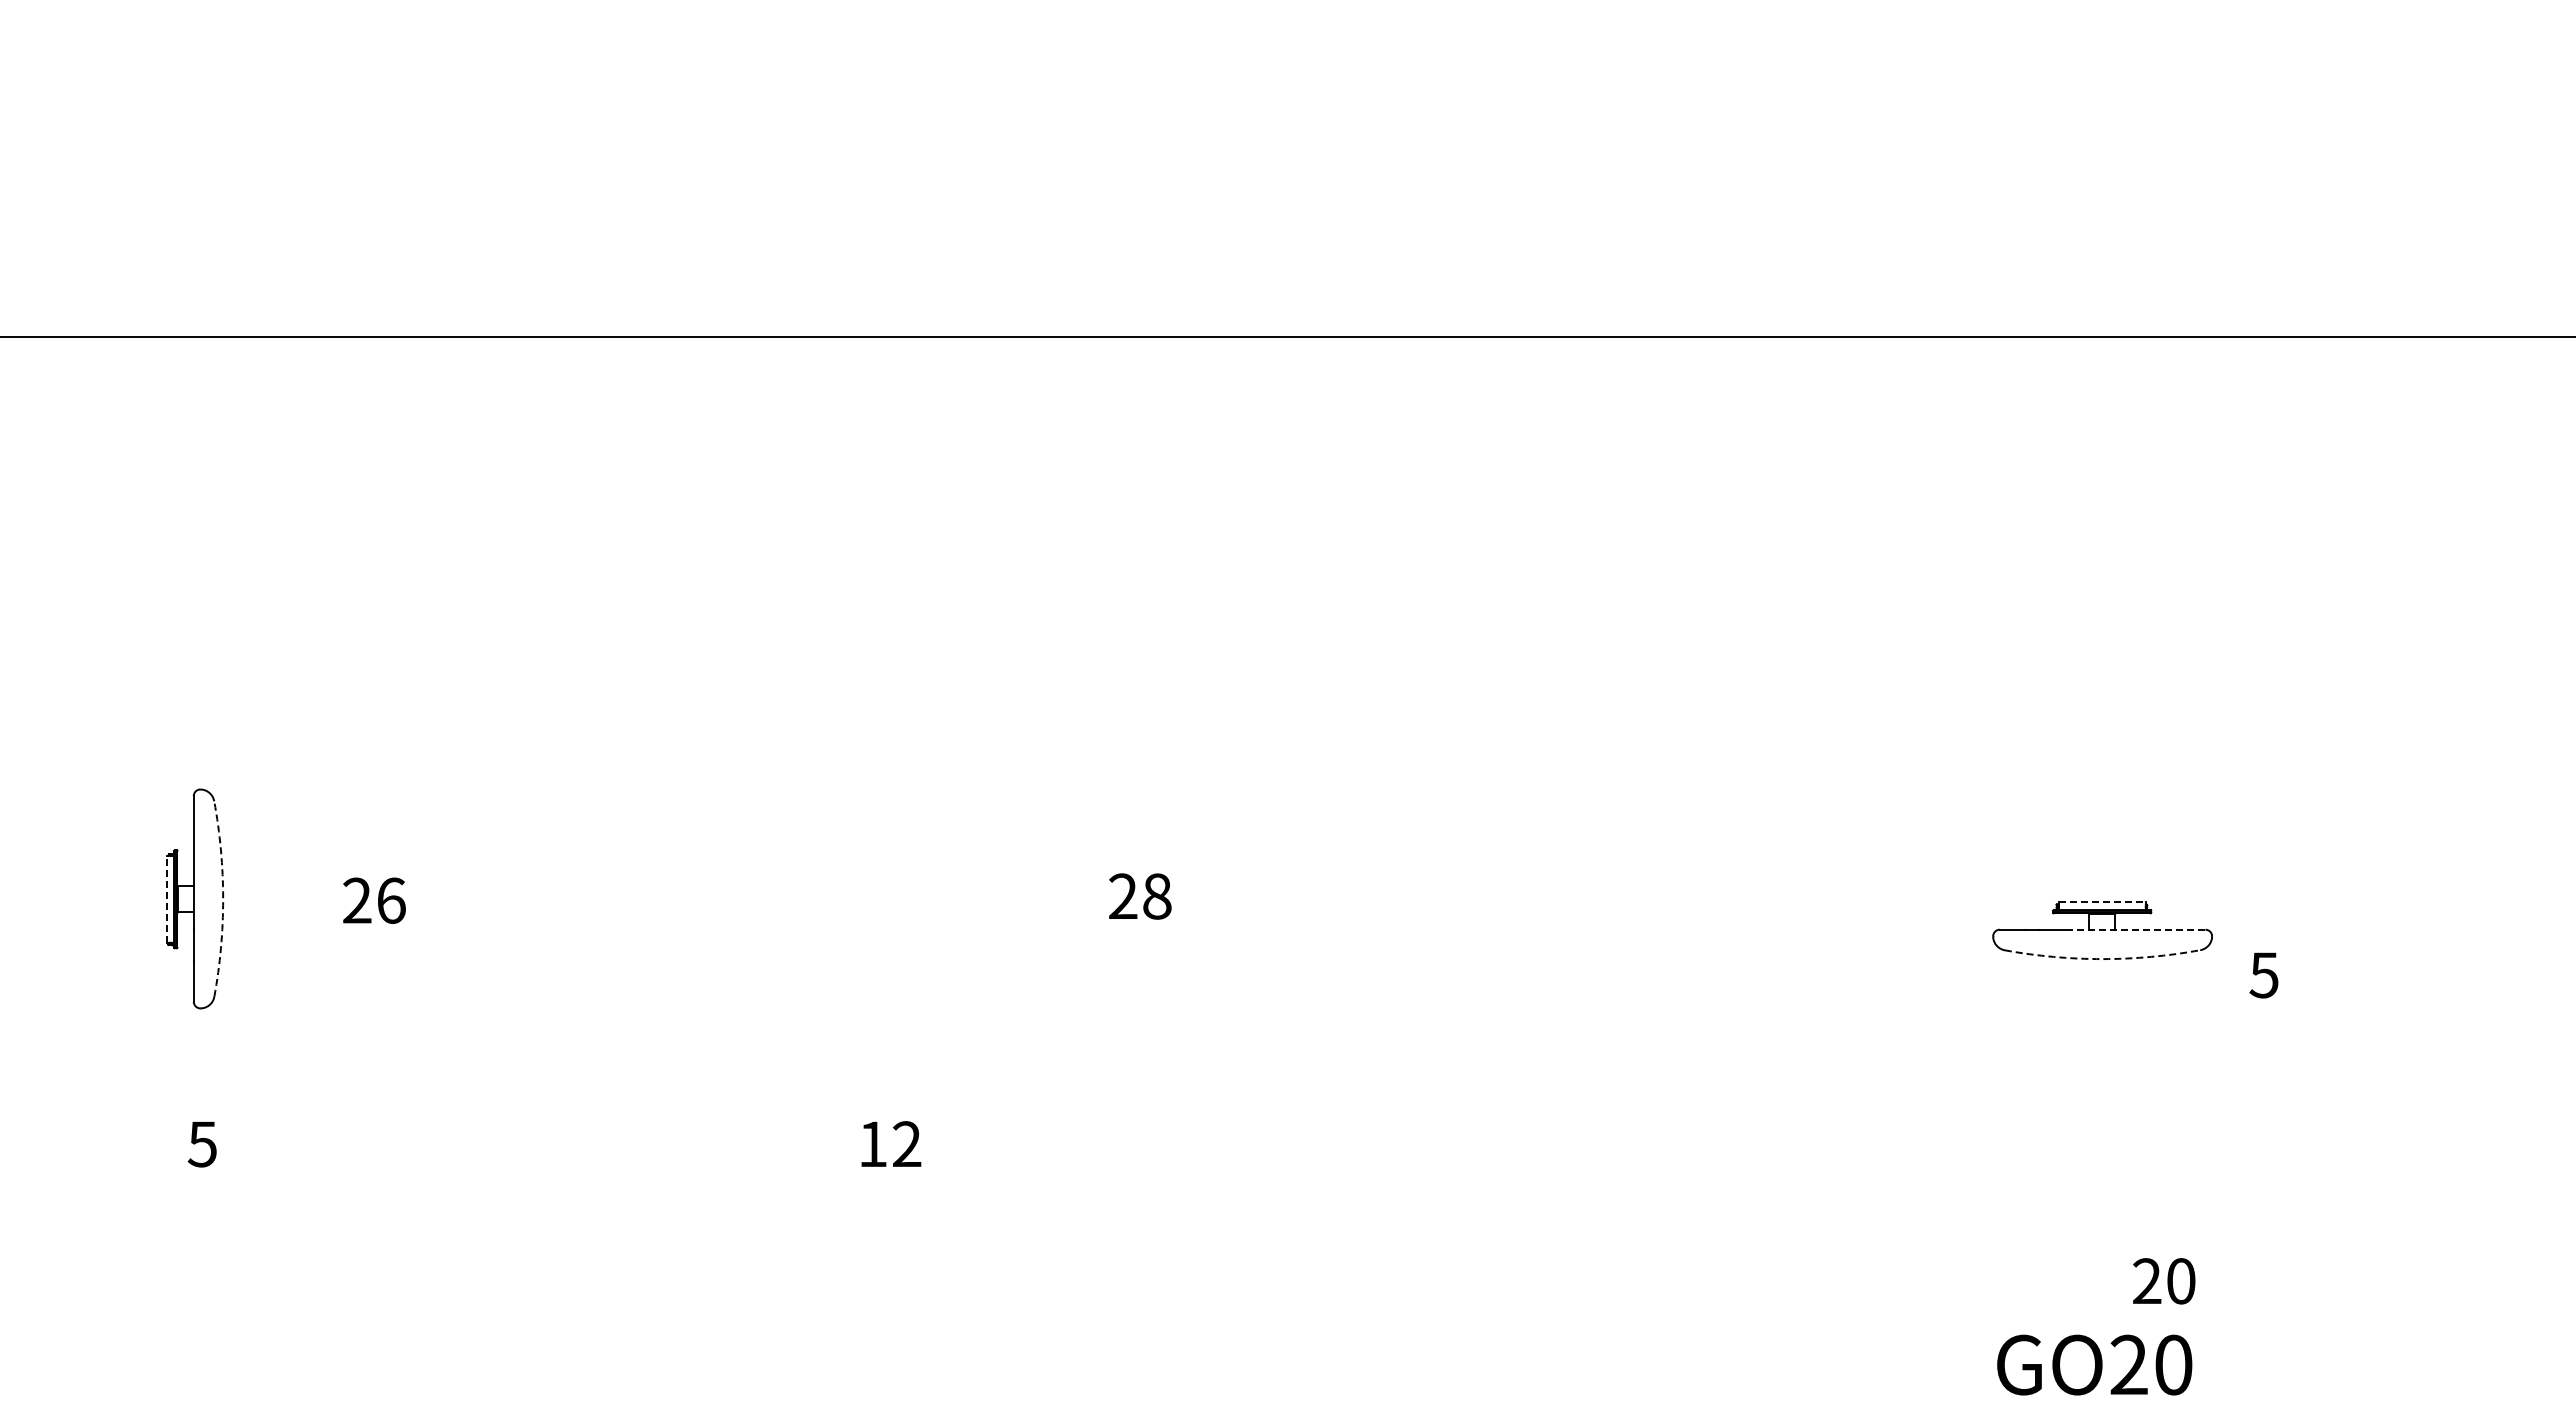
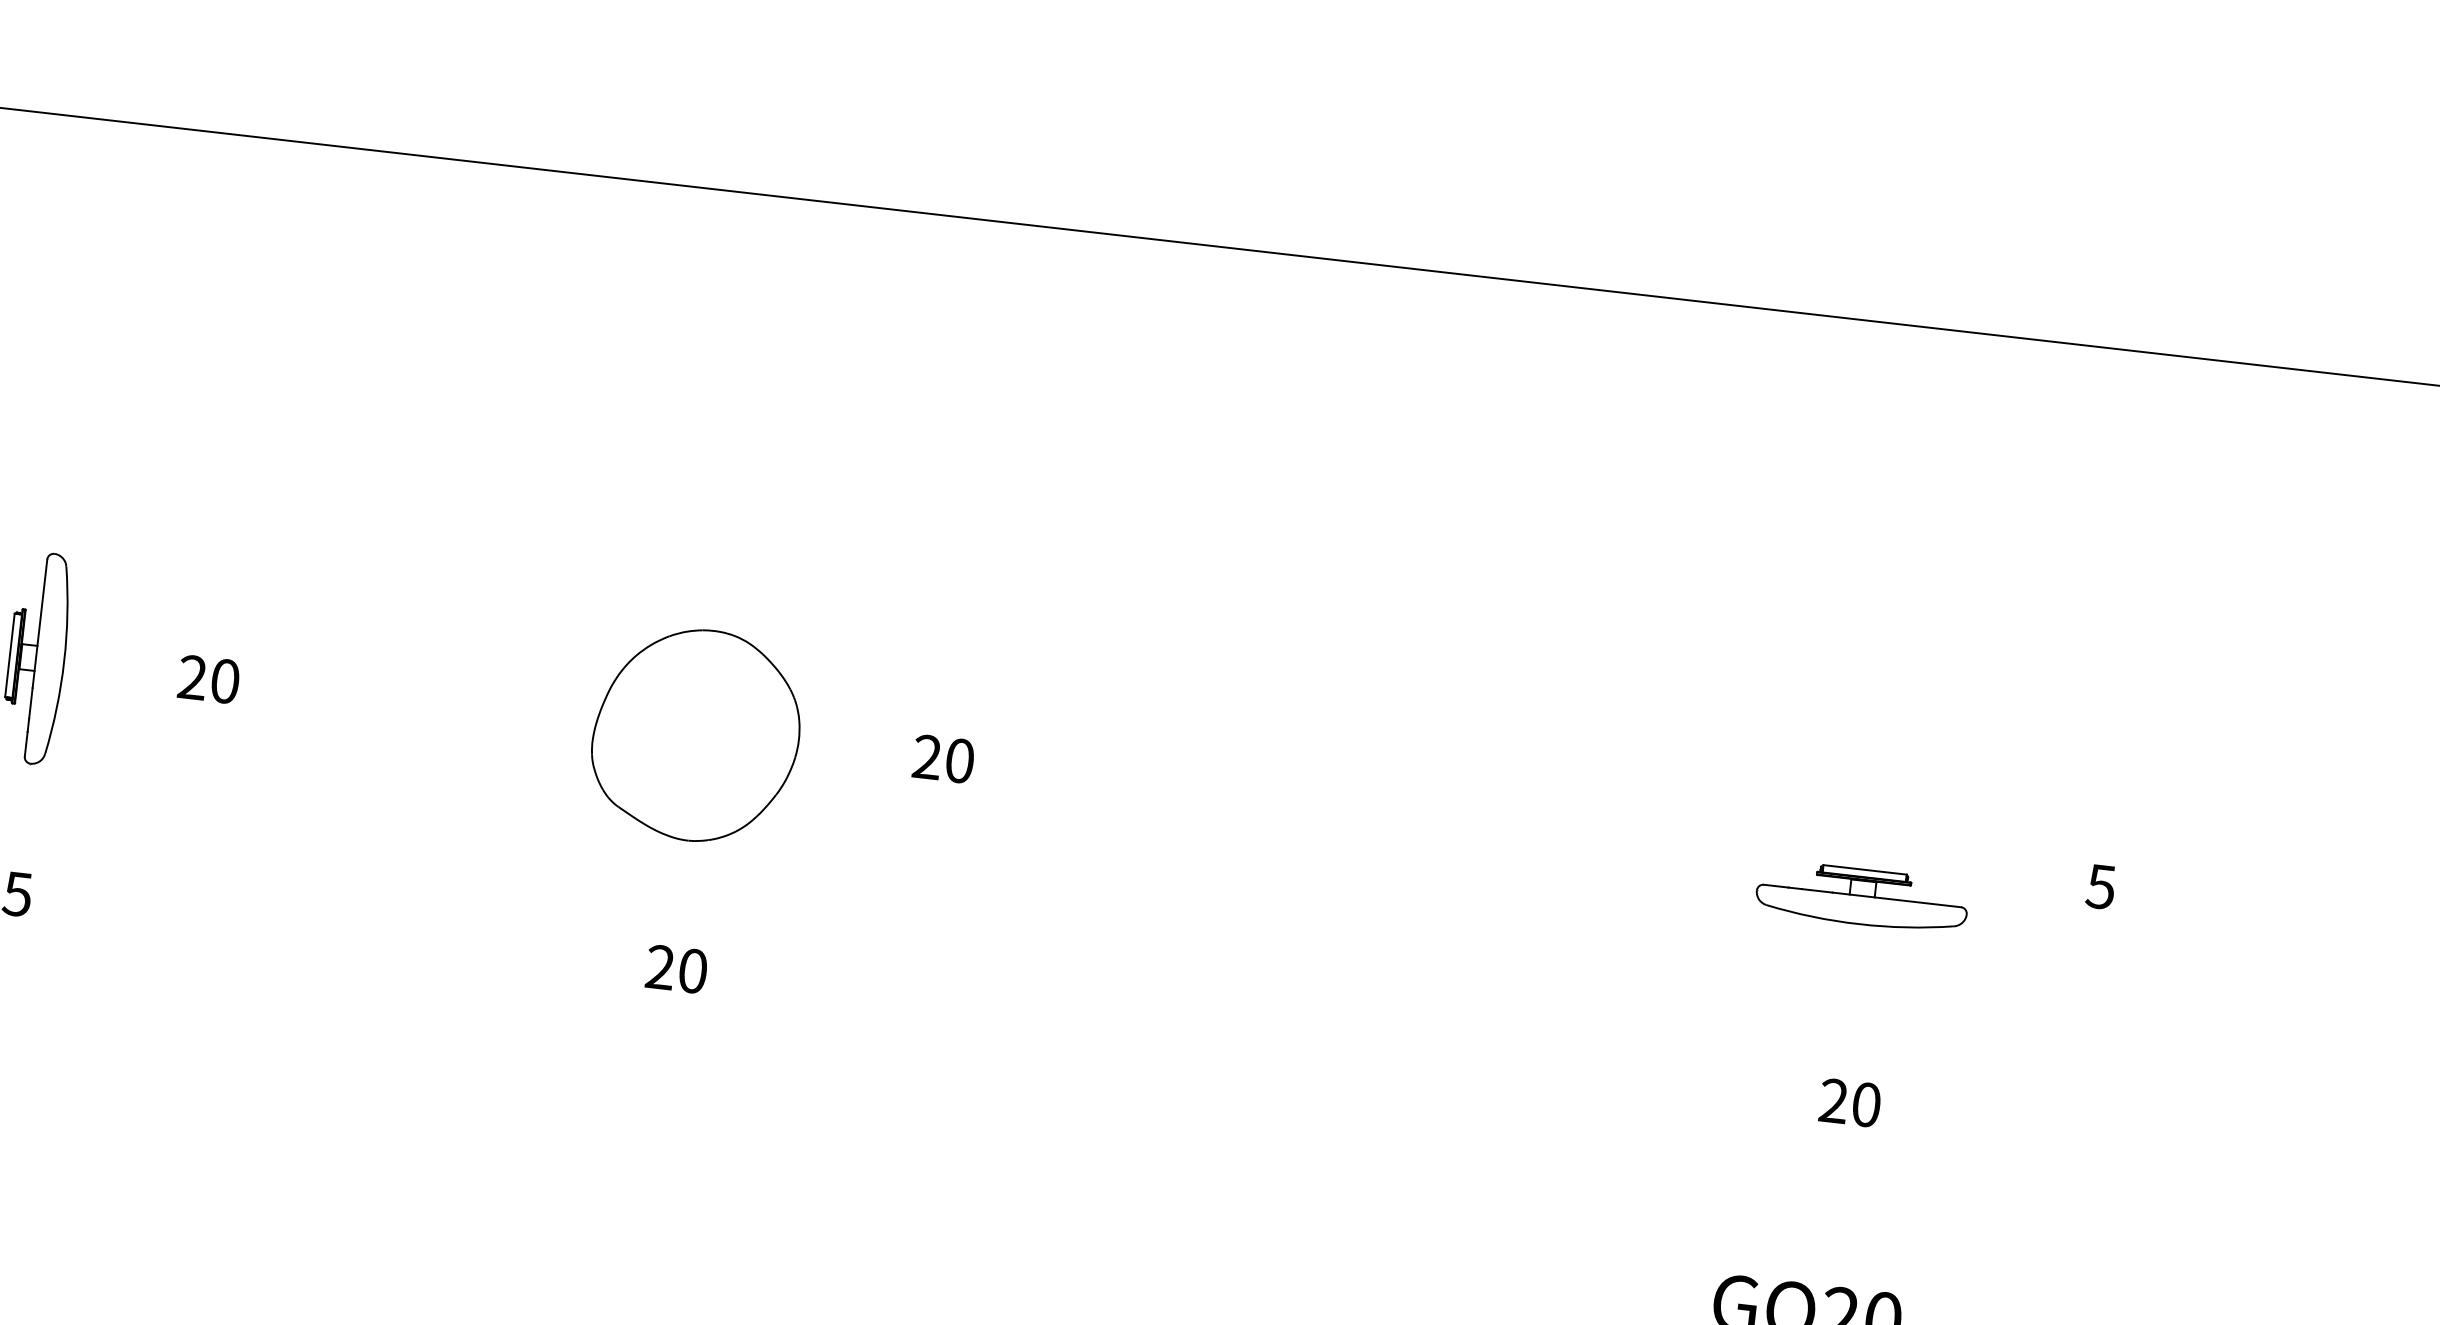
text: (1157, 896) -> (960, 760), 28 -> 20
line: (166, 899) -> (9, 655), dashed -> solid
arc: (223, 899) -> (64, 661), dashed -> solid
text: (391, 900) -> (225, 681), 26 -> 20
part: (882, 900) -> (696, 734), added
line: (2102, 902) -> (1865, 869), dashed -> solid
line: (2137, 929) -> (1895, 899), dashed -> solid
arc: (2102, 959) -> (1859, 924), dashed -> solid
text: (2263, 975) -> (2100, 886), moved
text: (890, 1144) -> (677, 969), 12 -> 20
text: (2164, 1281) -> (1850, 1103), moved

